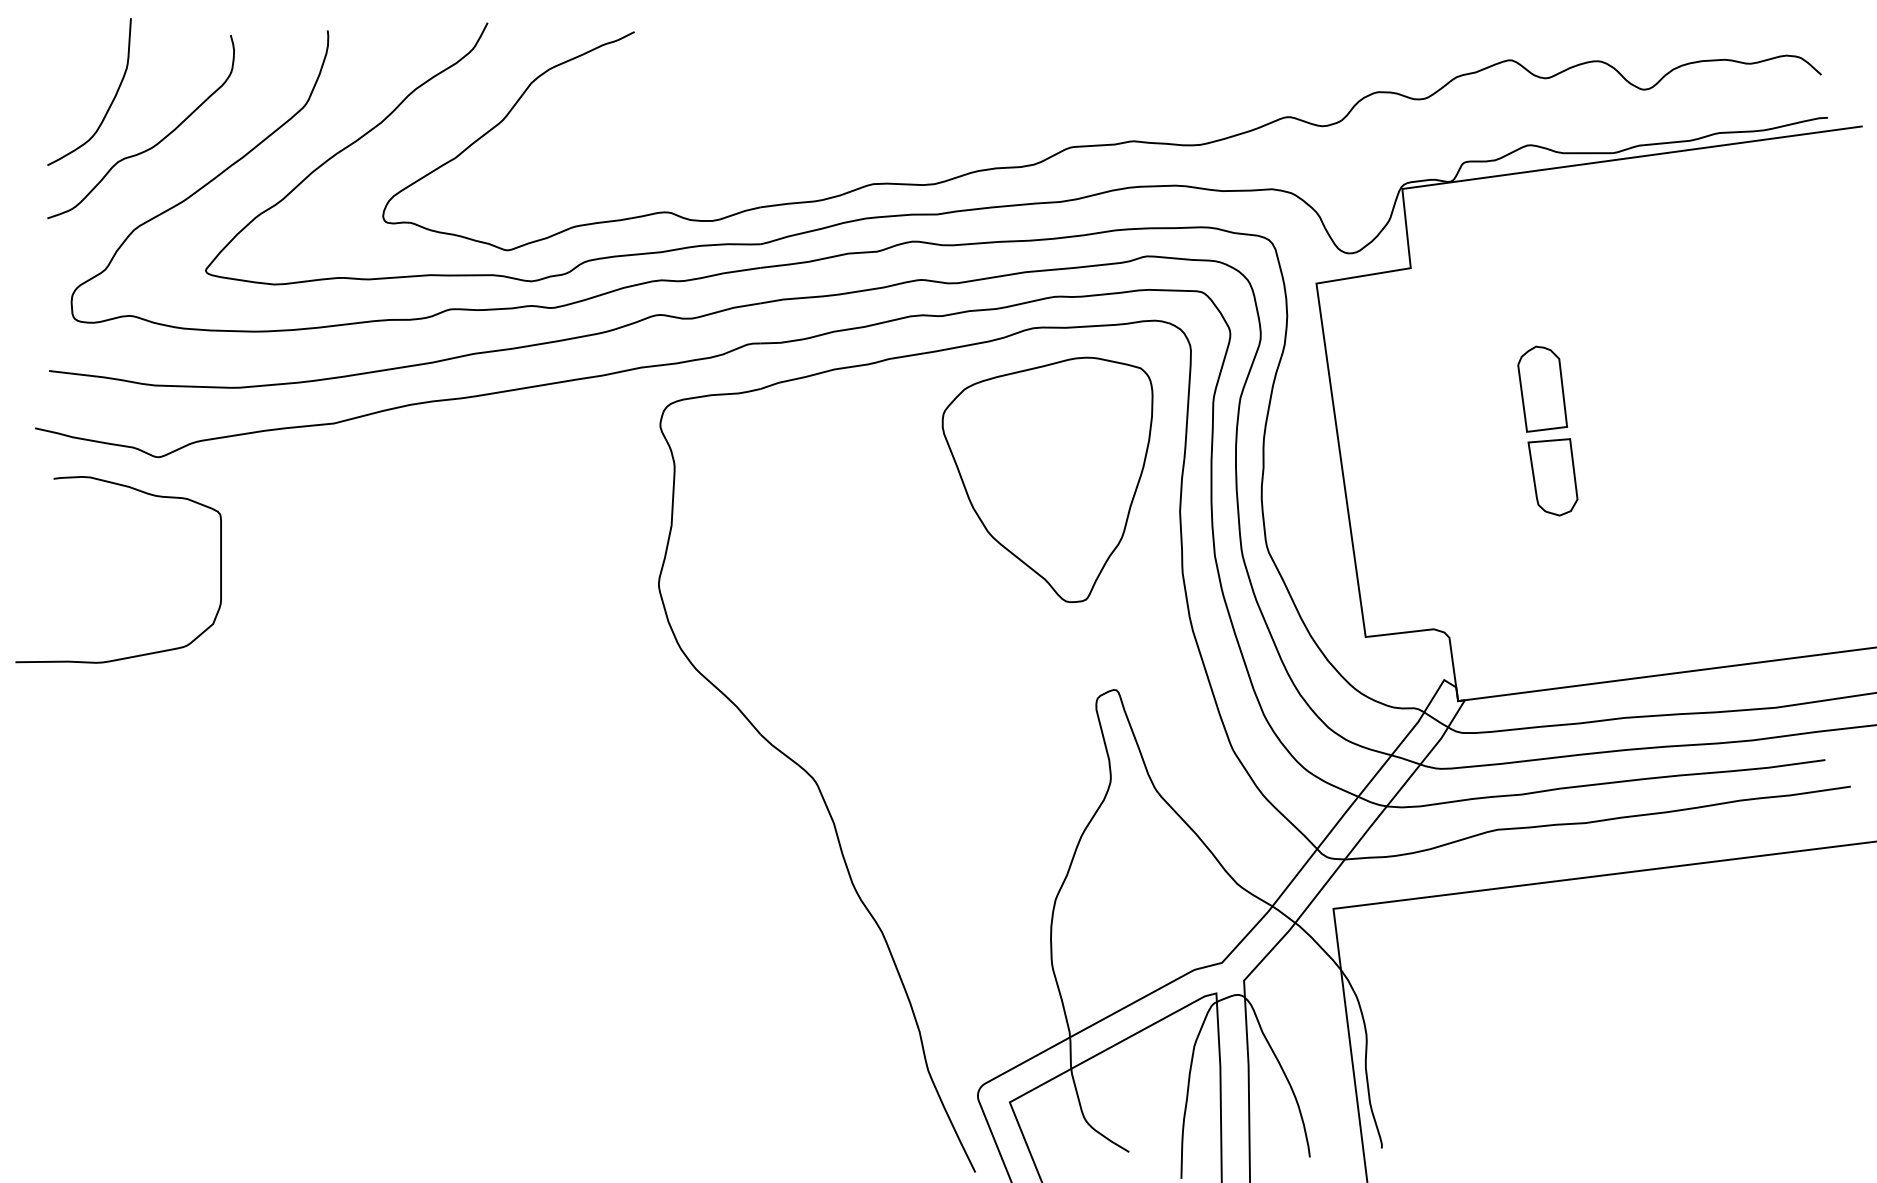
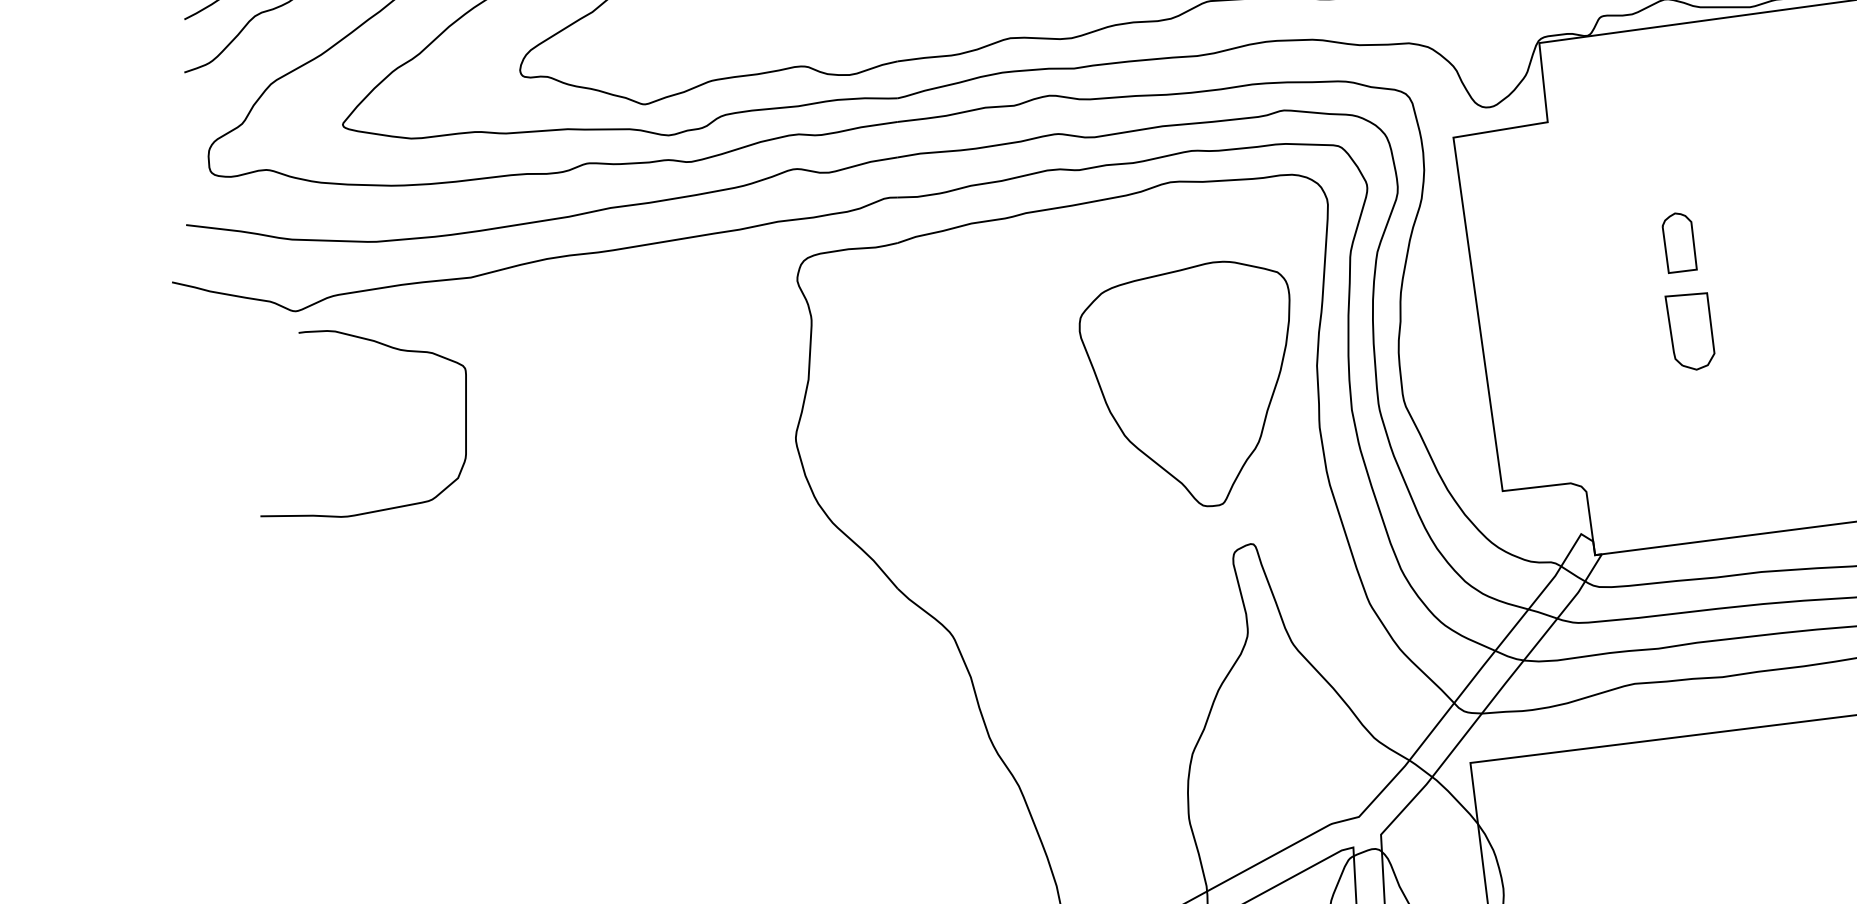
part: (1542, 388) -> (1679, 242), size x0.7
part: (1047, 479) -> (1184, 383), moved
curve: (143, 493) -> (388, 347), moved

